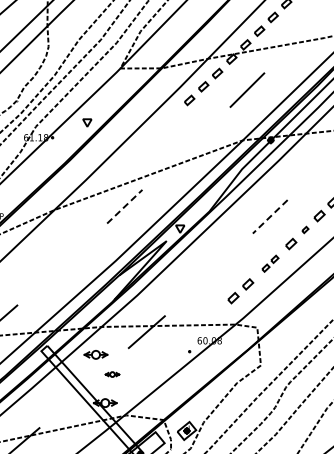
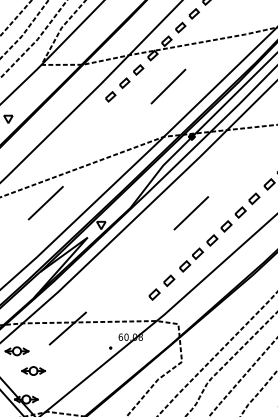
line: (125, 206) -> (46, 202), dashed -> solid
line: (269, 217) -> (190, 213), dashed -> solid
part: (305, 229) -> (226, 225), size x1.67
part: (270, 263) -> (191, 259), size x1.43
part: (112, 374) -> (33, 370), size x1.67

